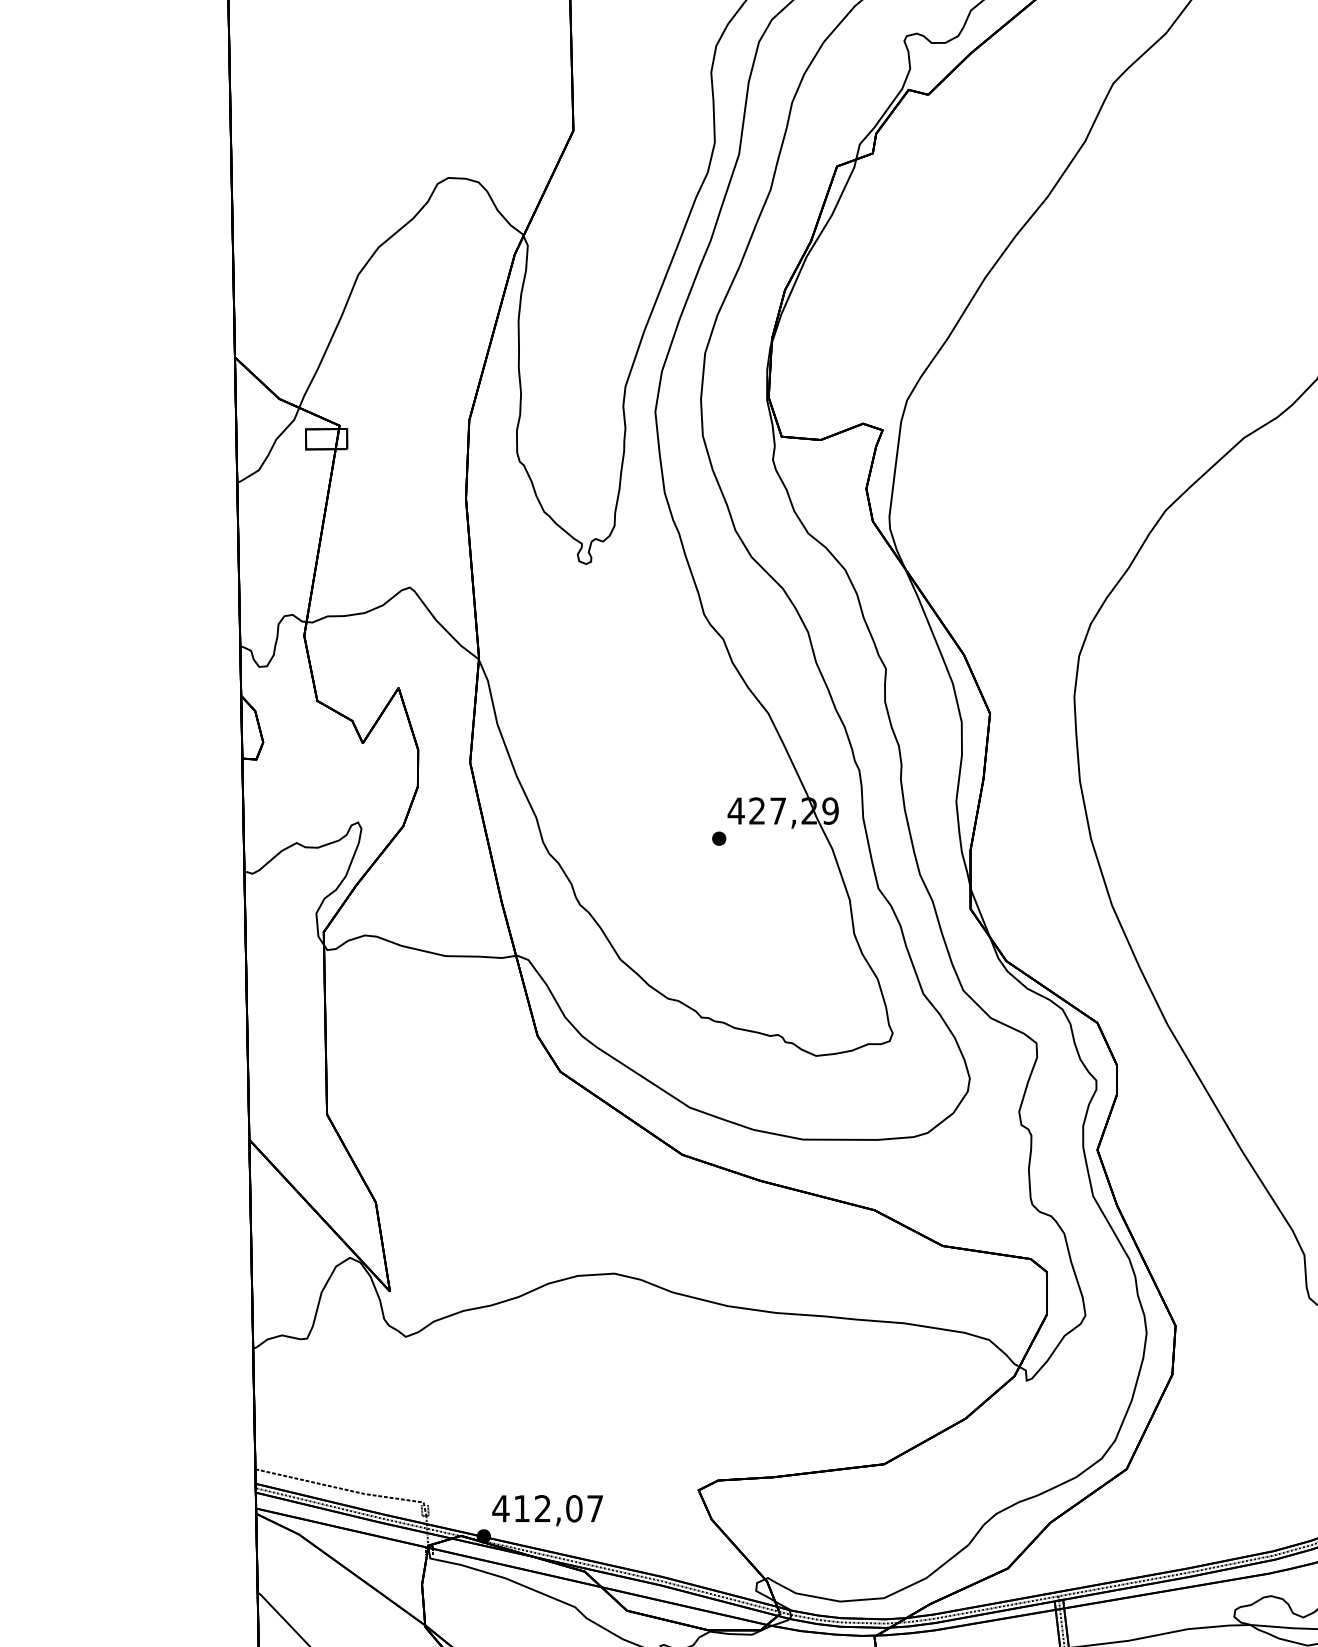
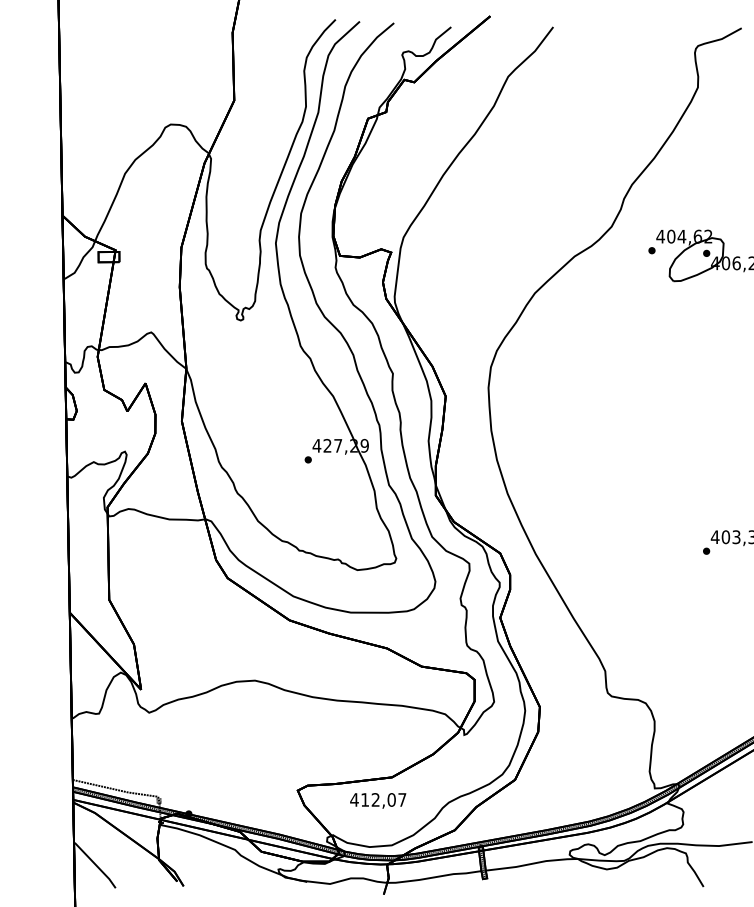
text: (548, 1509) -> (378, 800), moved

